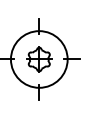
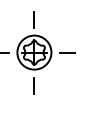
circle: (38, 59) -> (33, 52), size x0.6

